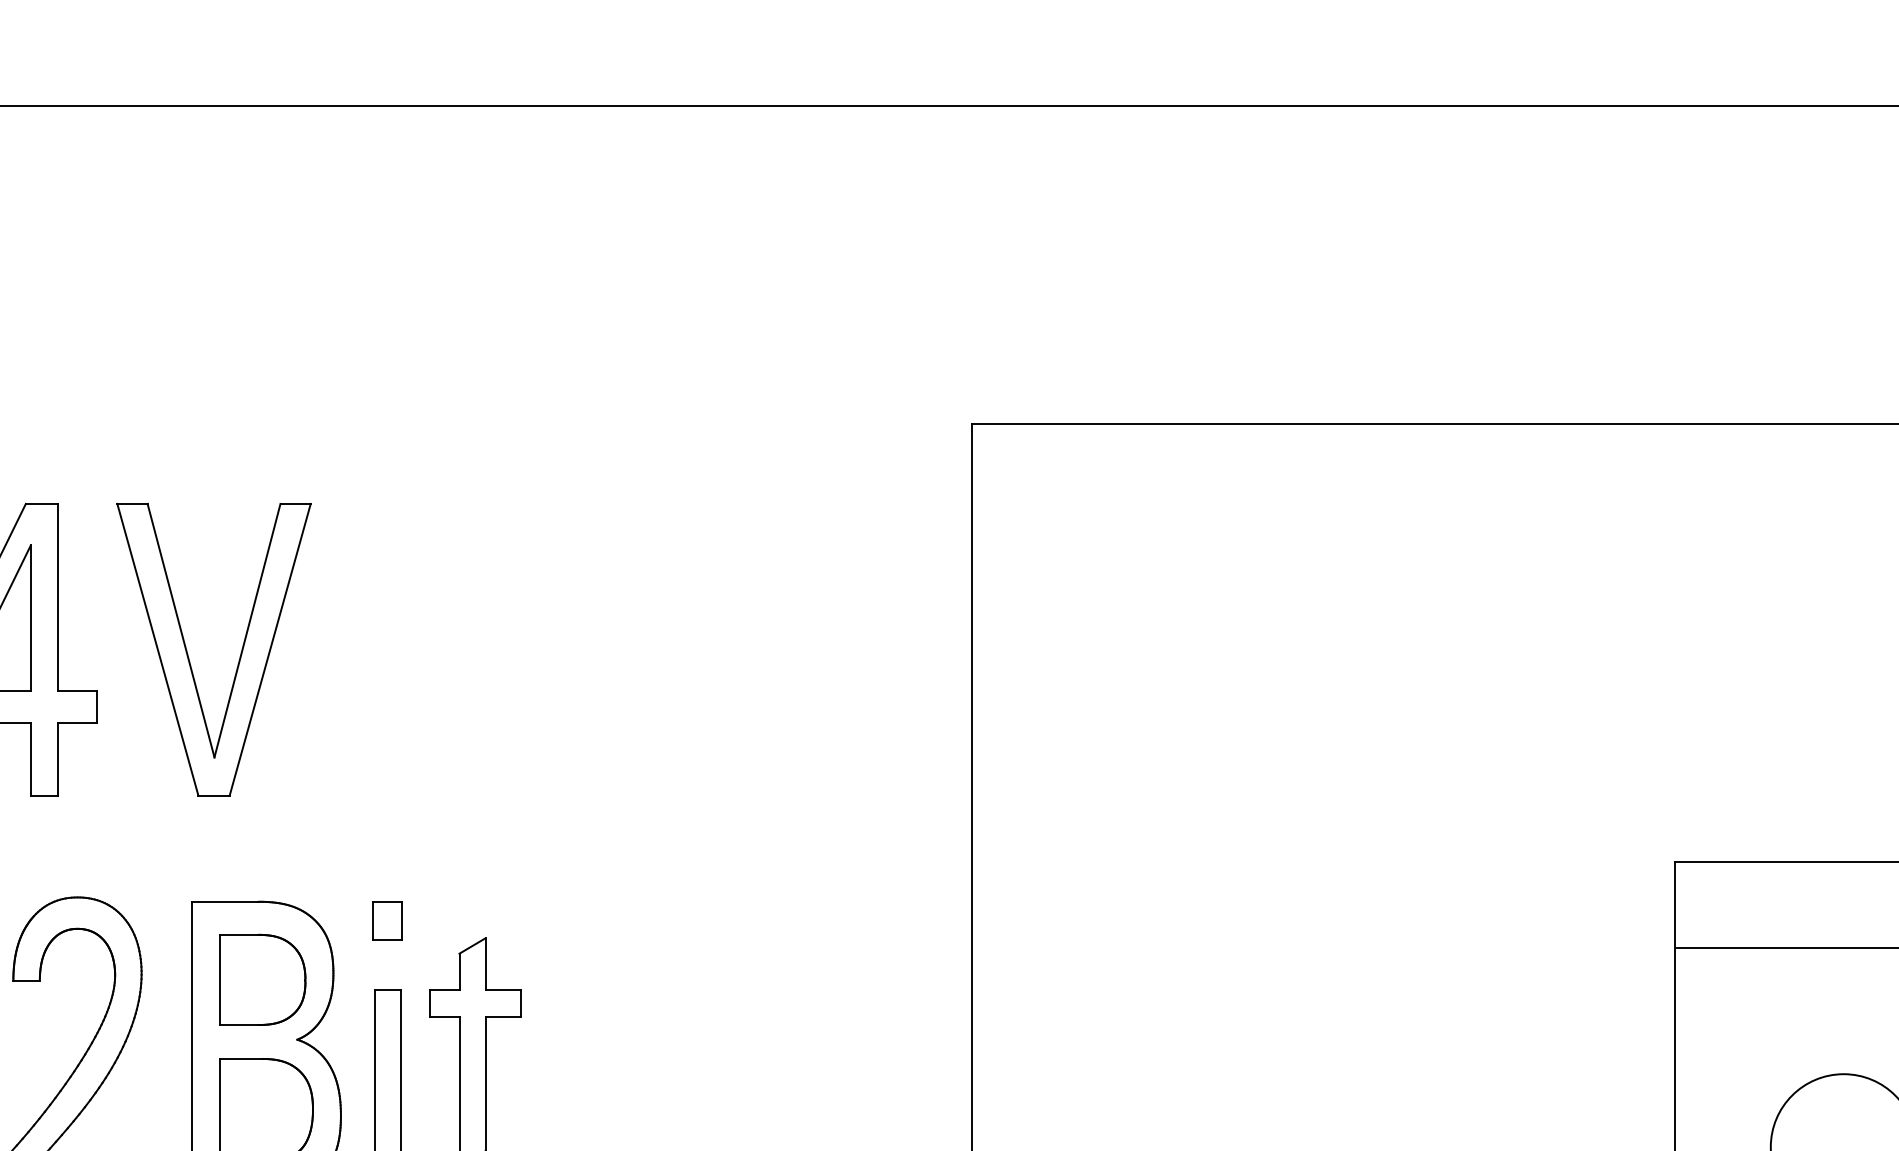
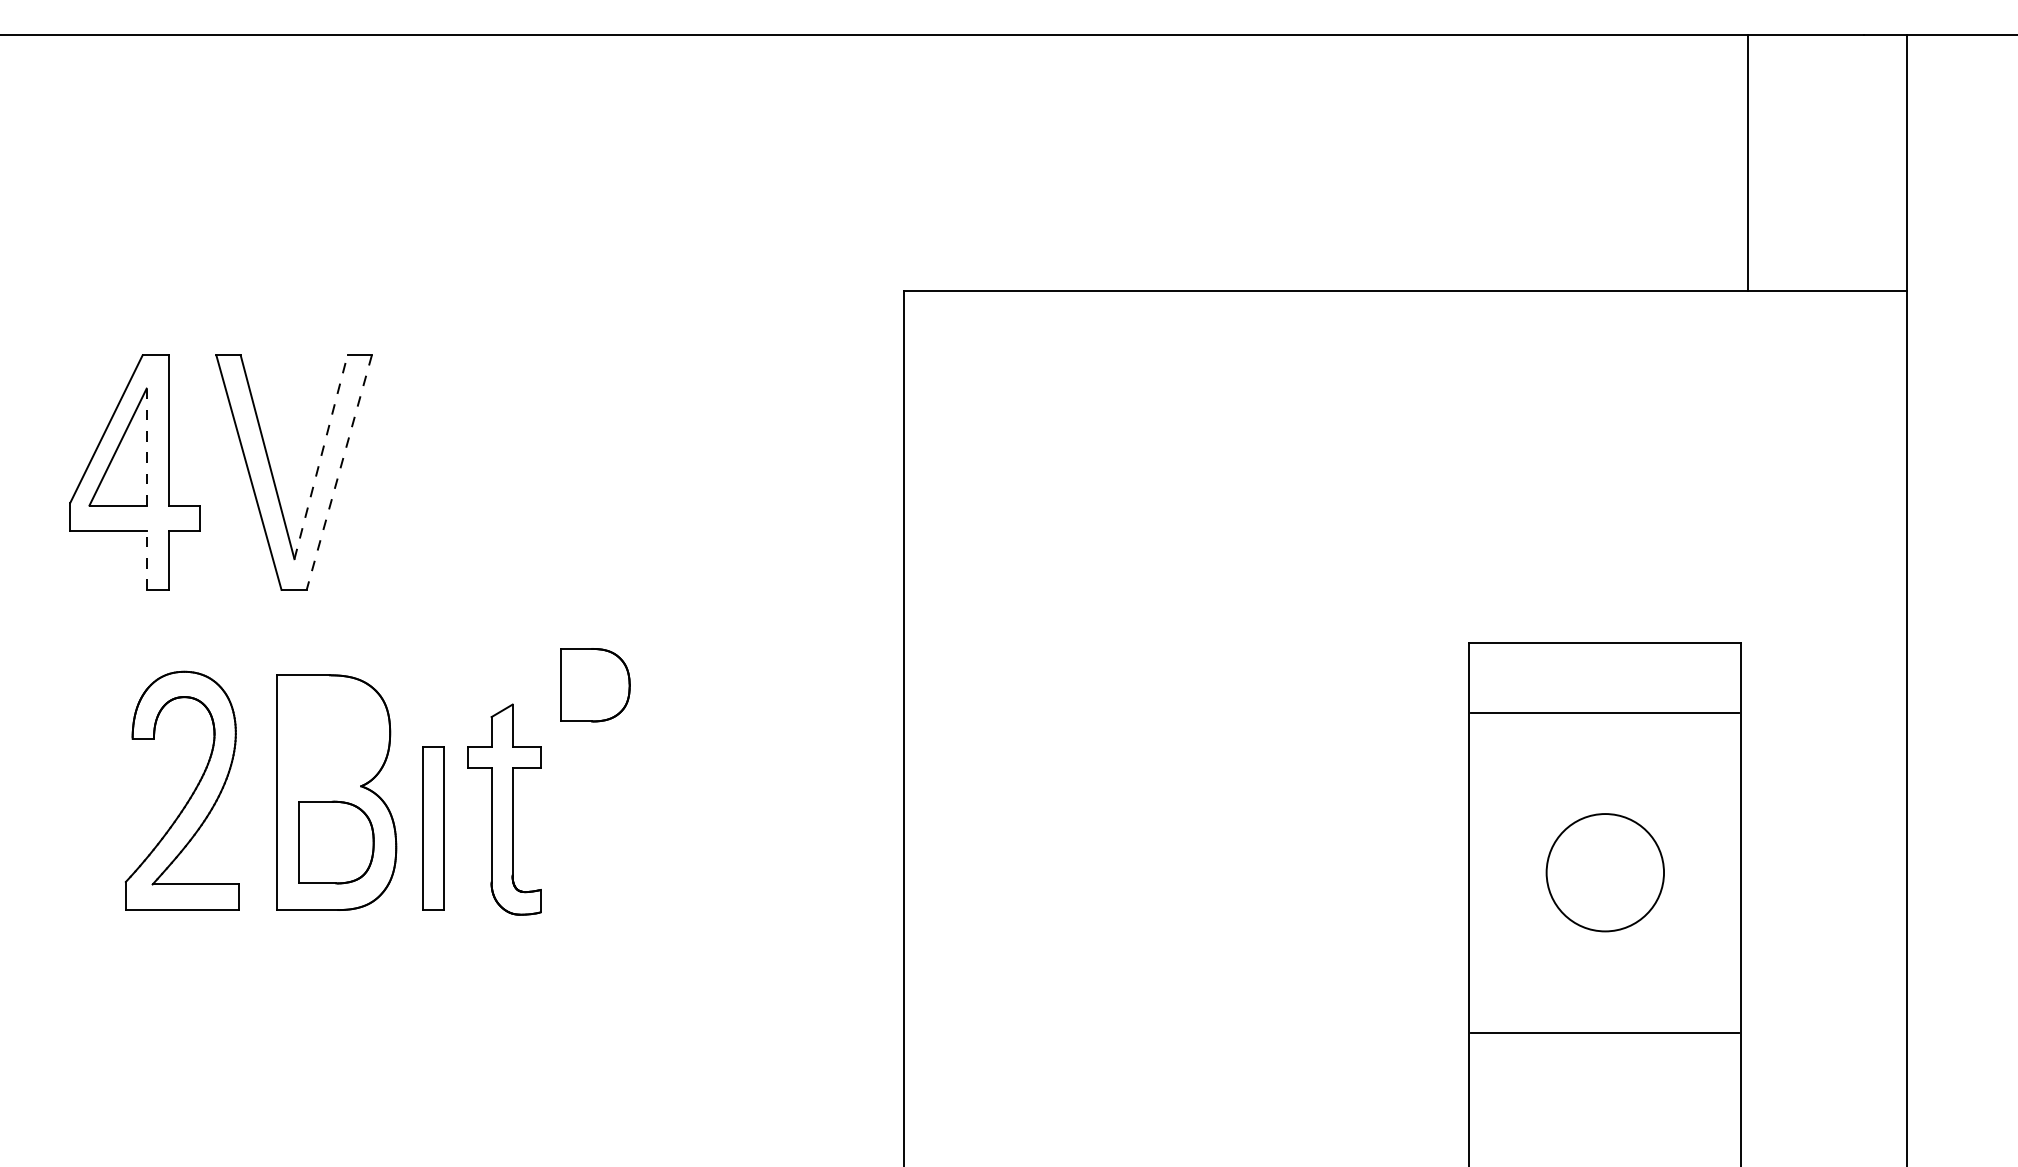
line: (30, 617) -> (146, 446), solid -> dashed
line: (248, 629) -> (321, 456), solid -> dashed
line: (270, 649) -> (339, 472), solid -> dashed
line: (30, 759) -> (146, 560), solid -> dashed
part: (387, 920) -> (433, 690), removed
part: (262, 980) -> (595, 685), moved

